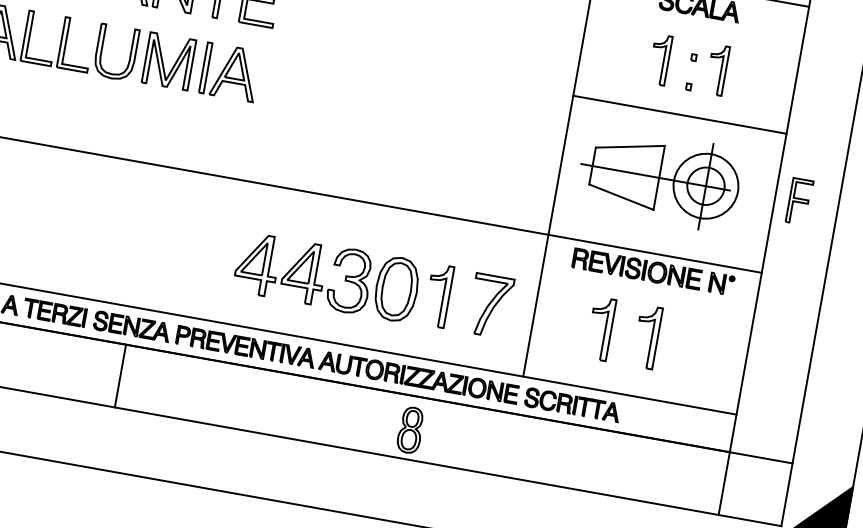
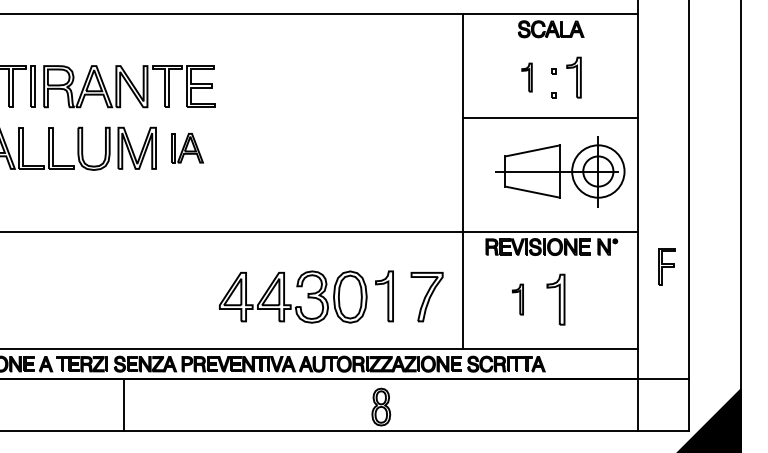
part: (659, 59) -> (526, 77), size x0.7
part: (230, 71) -> (187, 147), size x0.7
part: (659, 177) -> (560, 171), moved
part: (799, 201) -> (666, 266), moved
part: (600, 328) -> (517, 299), size x0.6
line: (120, 375) -> (124, 404), moved

